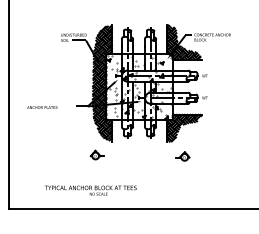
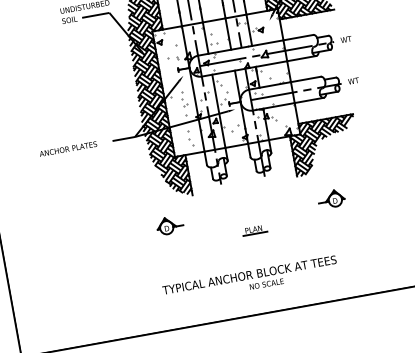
text: (42, 107) -> (68, 148), moved
part: (140, 165) -> (254, 230), added
text: (90, 190) -> (249, 280), moved

